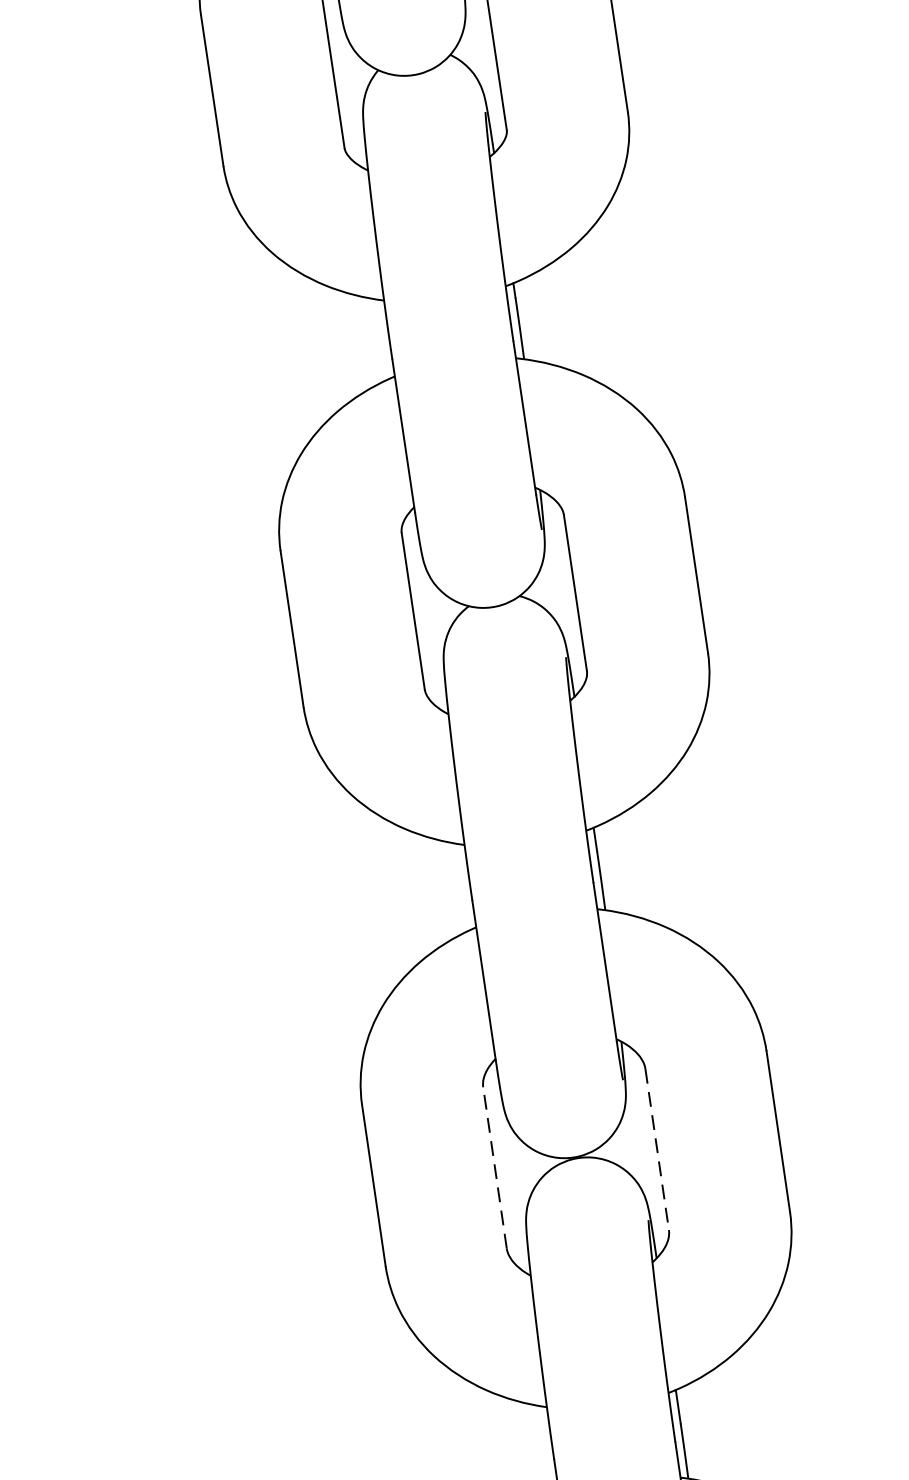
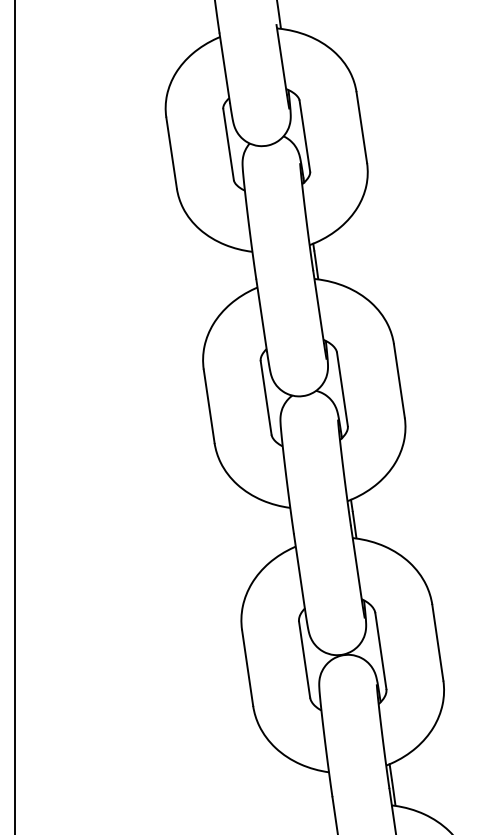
line: (656, 1150) -> (380, 651), dashed -> solid
line: (494, 1167) -> (304, 659), dashed -> solid

